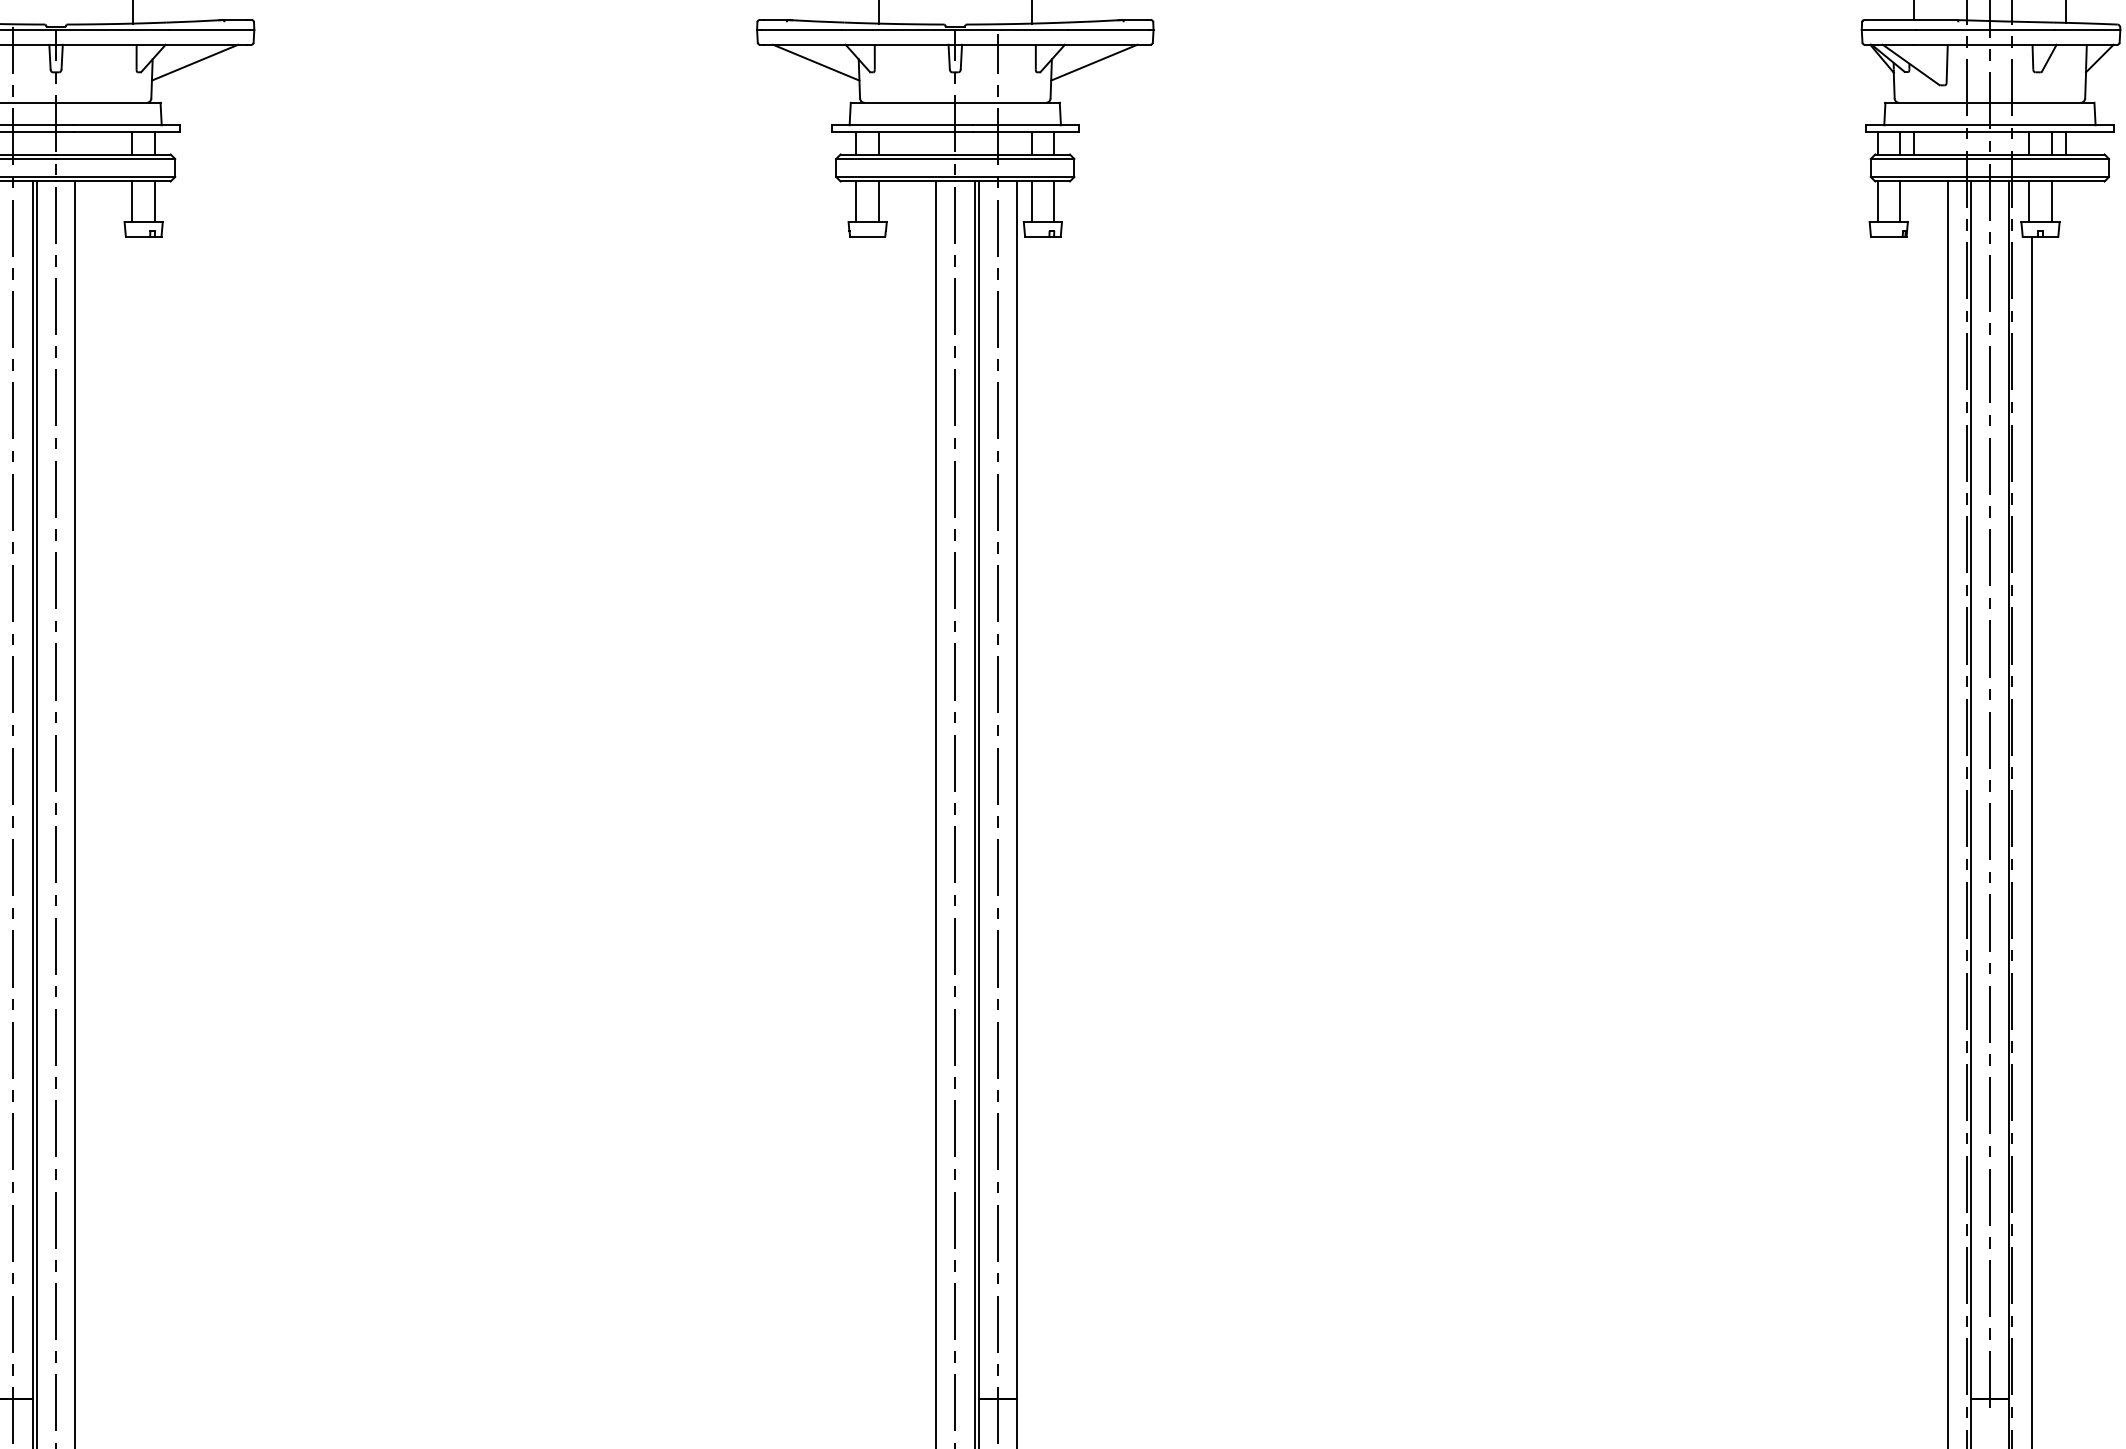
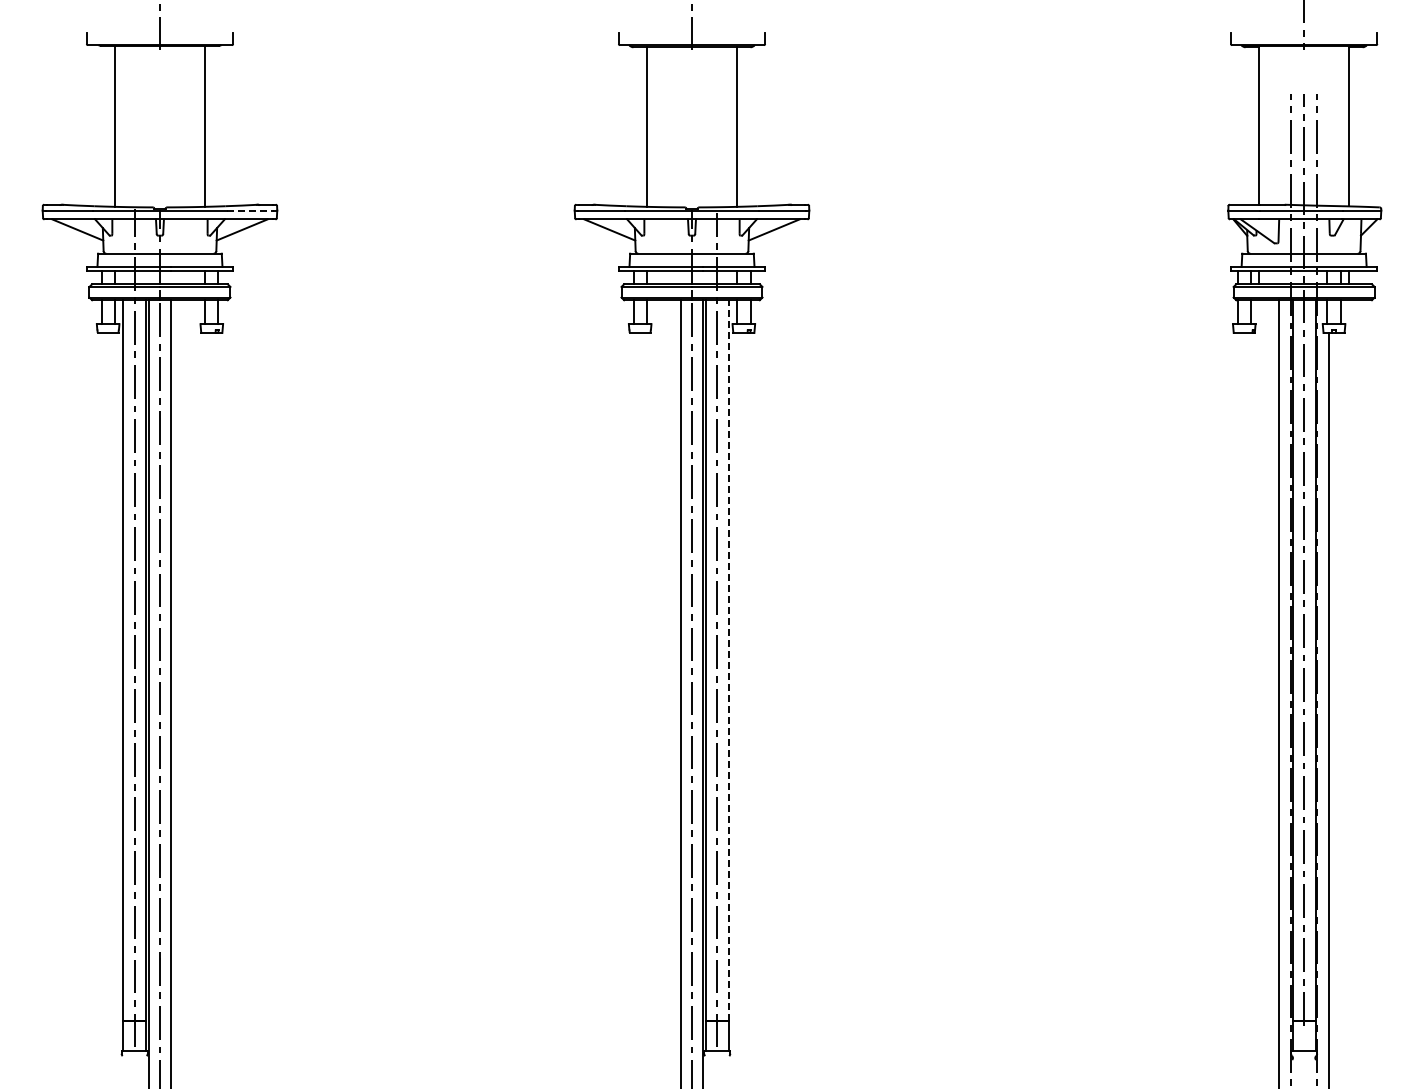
line: (209, 29) -> (250, 210), solid -> dashed
line: (1016, 790) -> (728, 660), solid -> dashed

